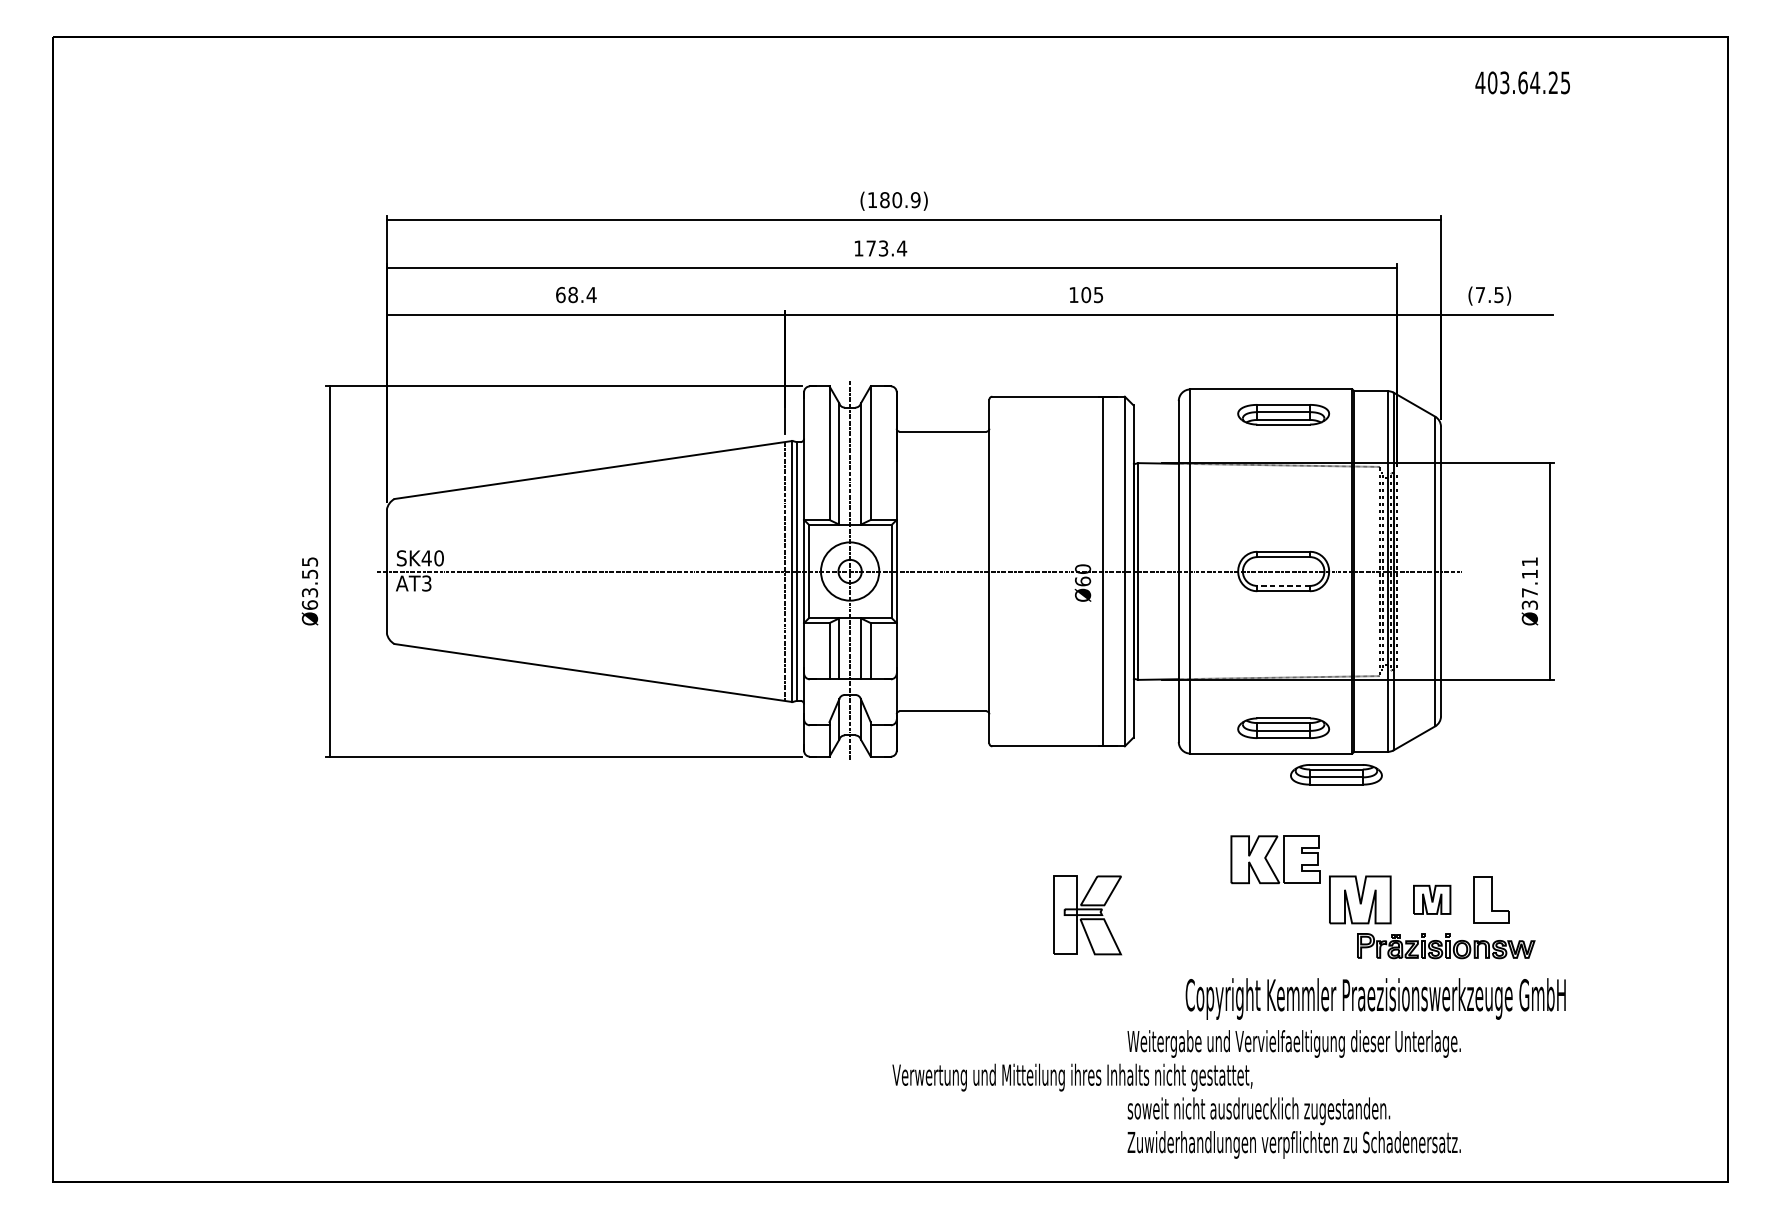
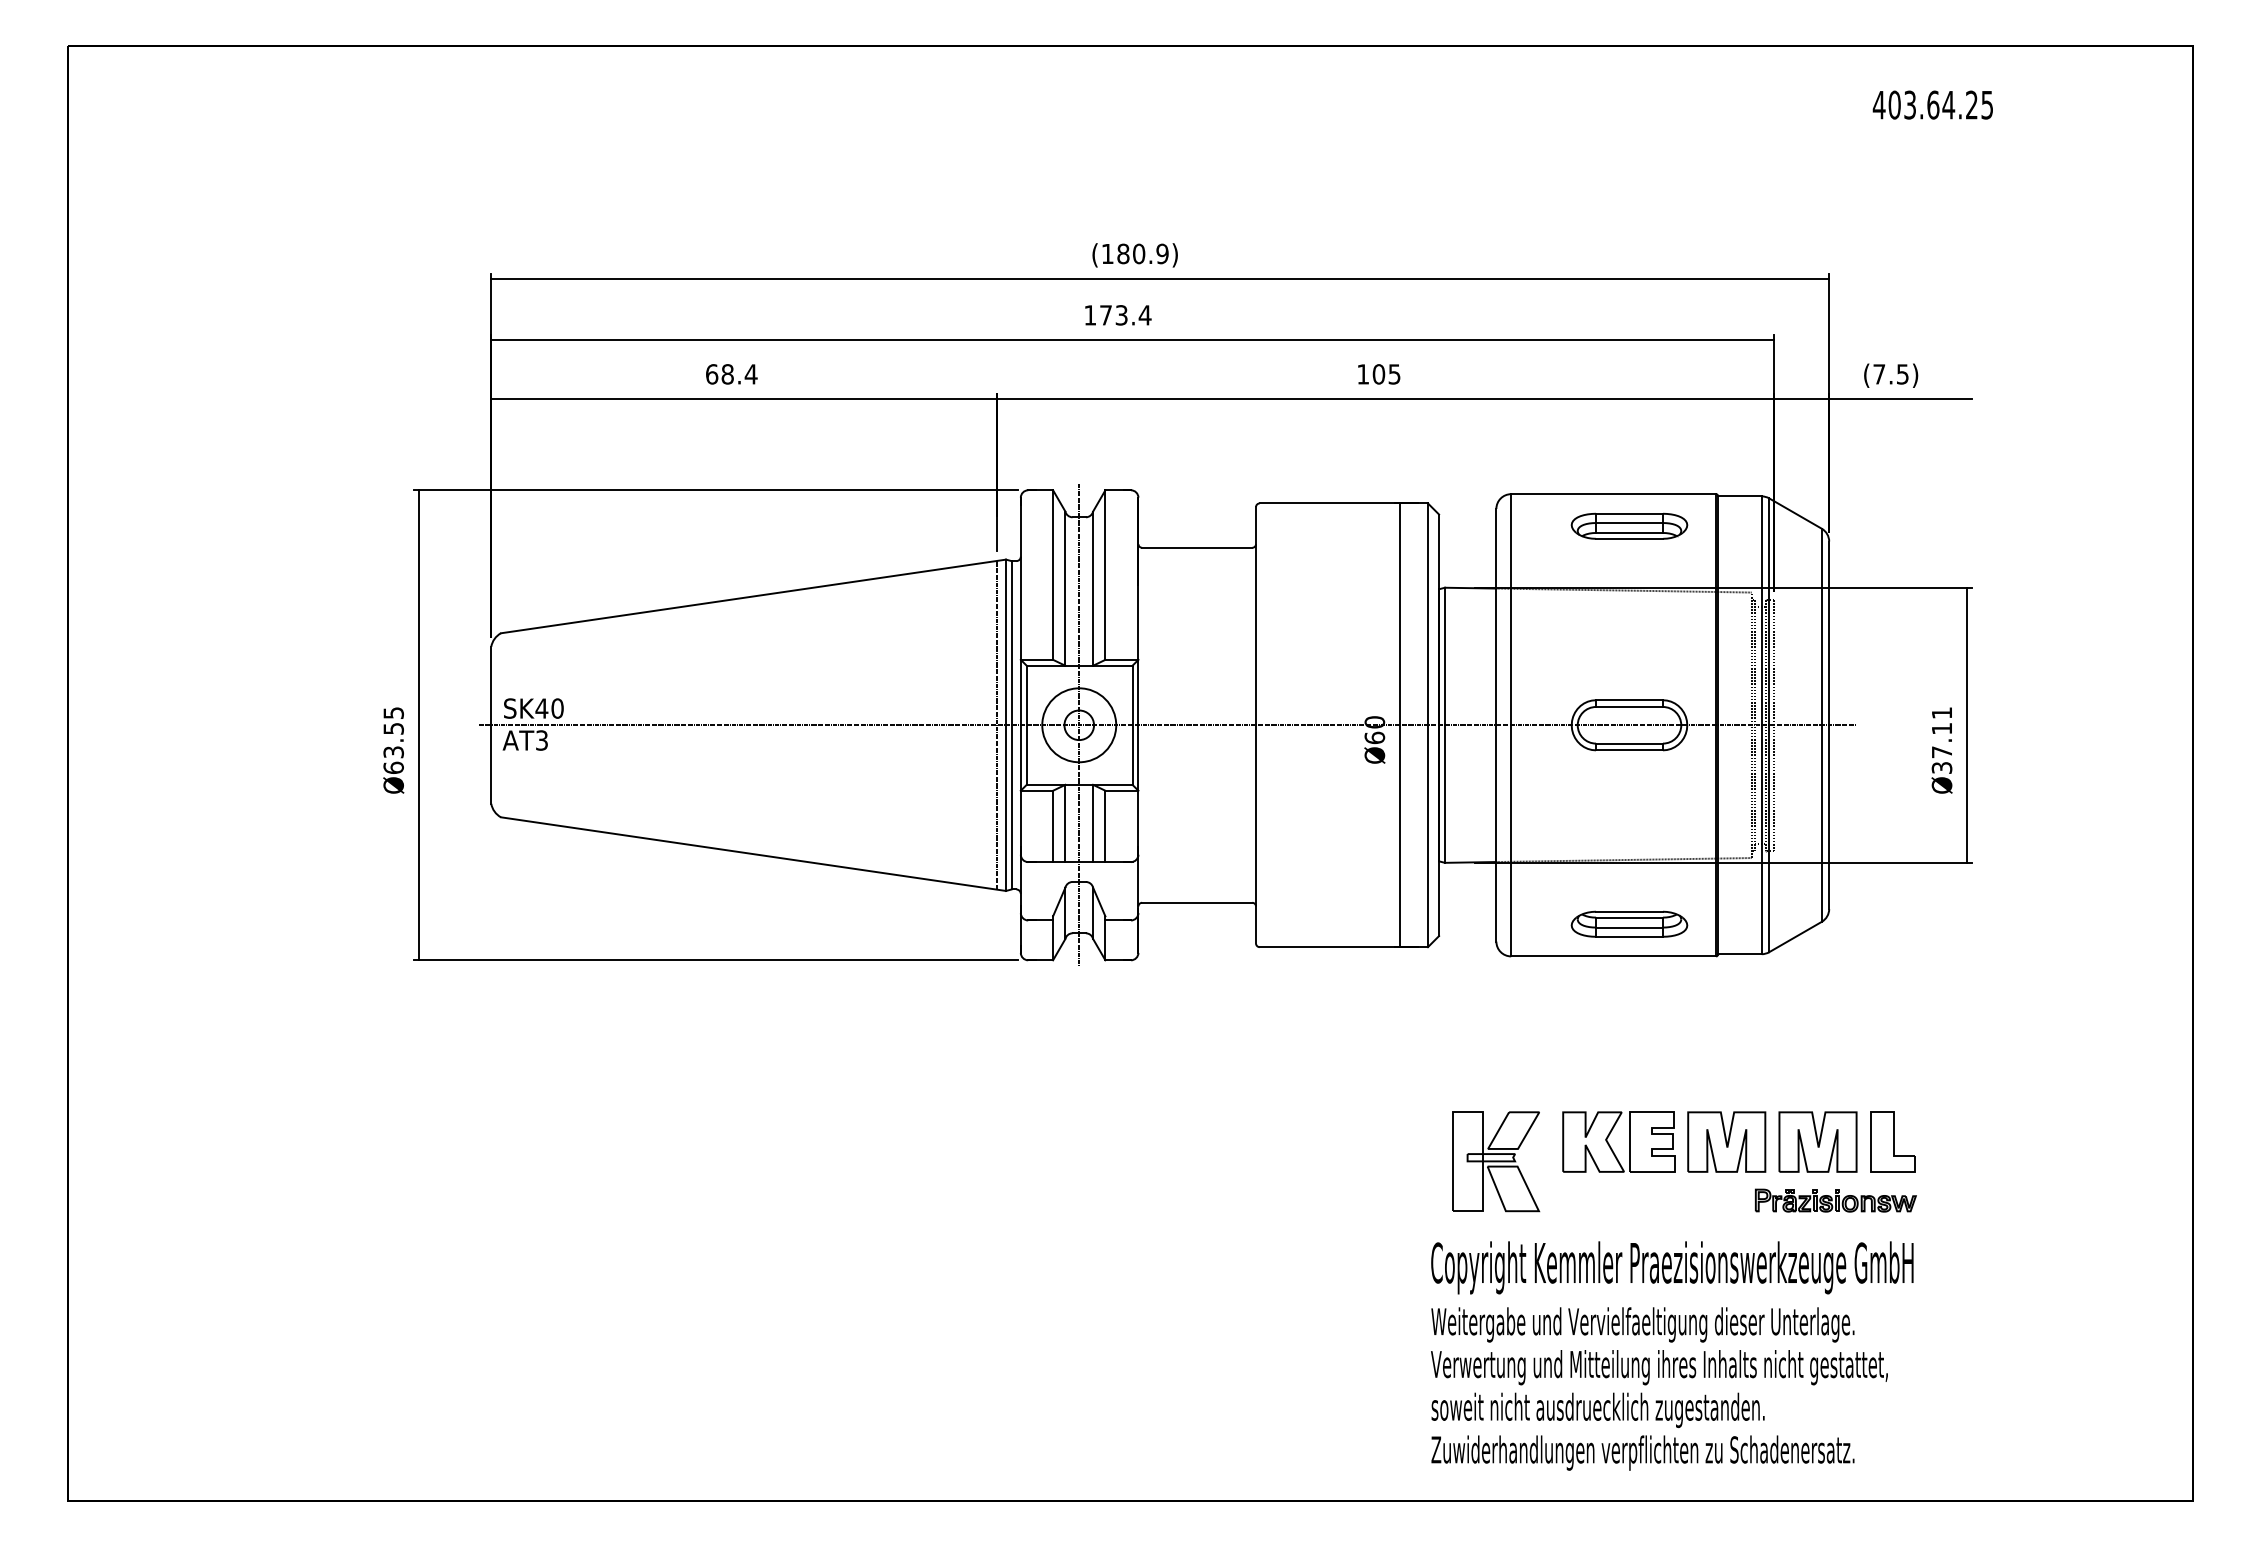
line: (1283, 585) -> (1629, 743), dashed -> solid
part: (1336, 774) -> (1696, 982), removed
part: (1268, 862) -> (1610, 1145), moved
part: (1431, 899) -> (1817, 1141), size x1.67
part: (1087, 915) -> (1496, 1161), moved
part: (1445, 945) -> (1835, 1200), size x0.71
text: (1375, 998) -> (1672, 1267), moved
text: (1072, 1077) -> (1659, 1367), moved

